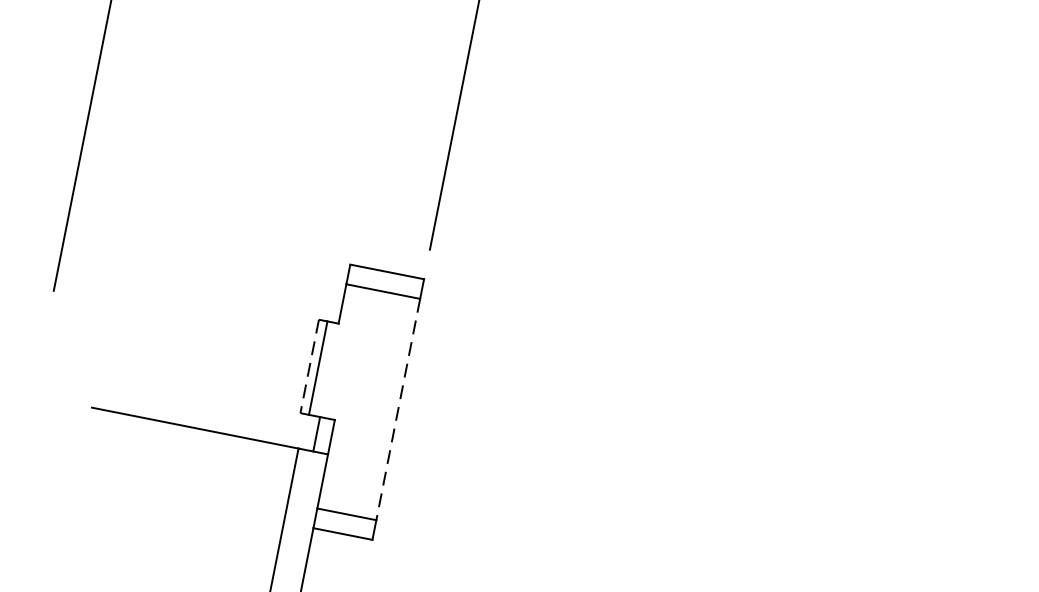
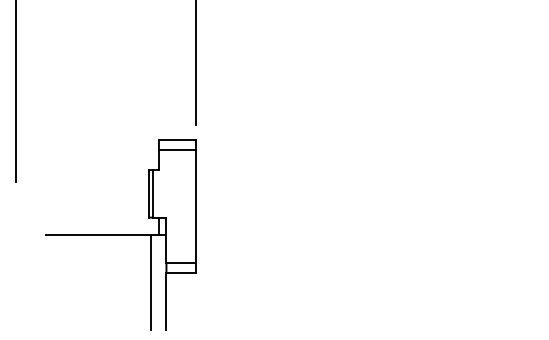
line: (308, 365) -> (148, 193), dashed -> solid
line: (398, 409) -> (196, 206), dashed -> solid

